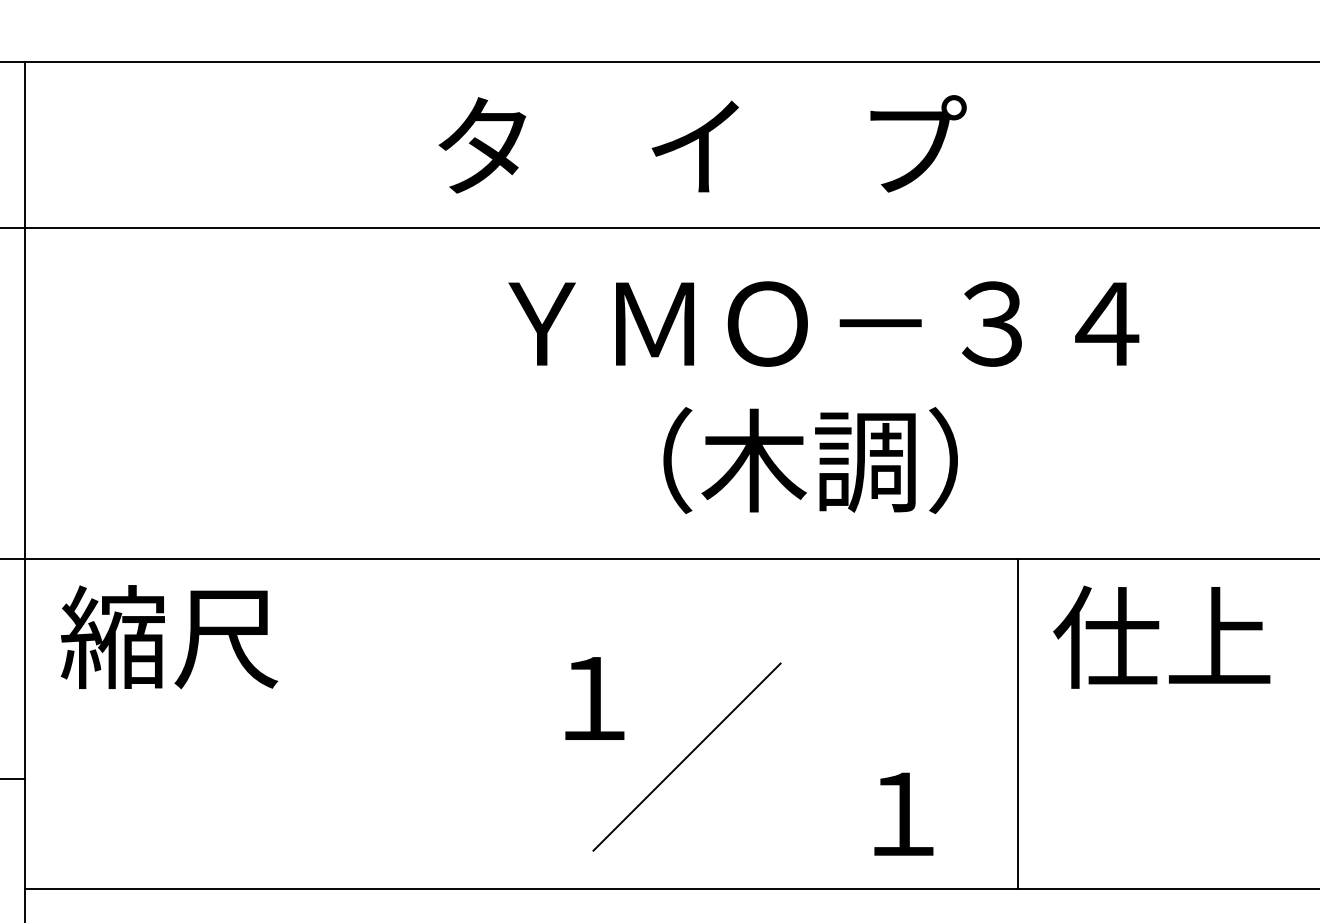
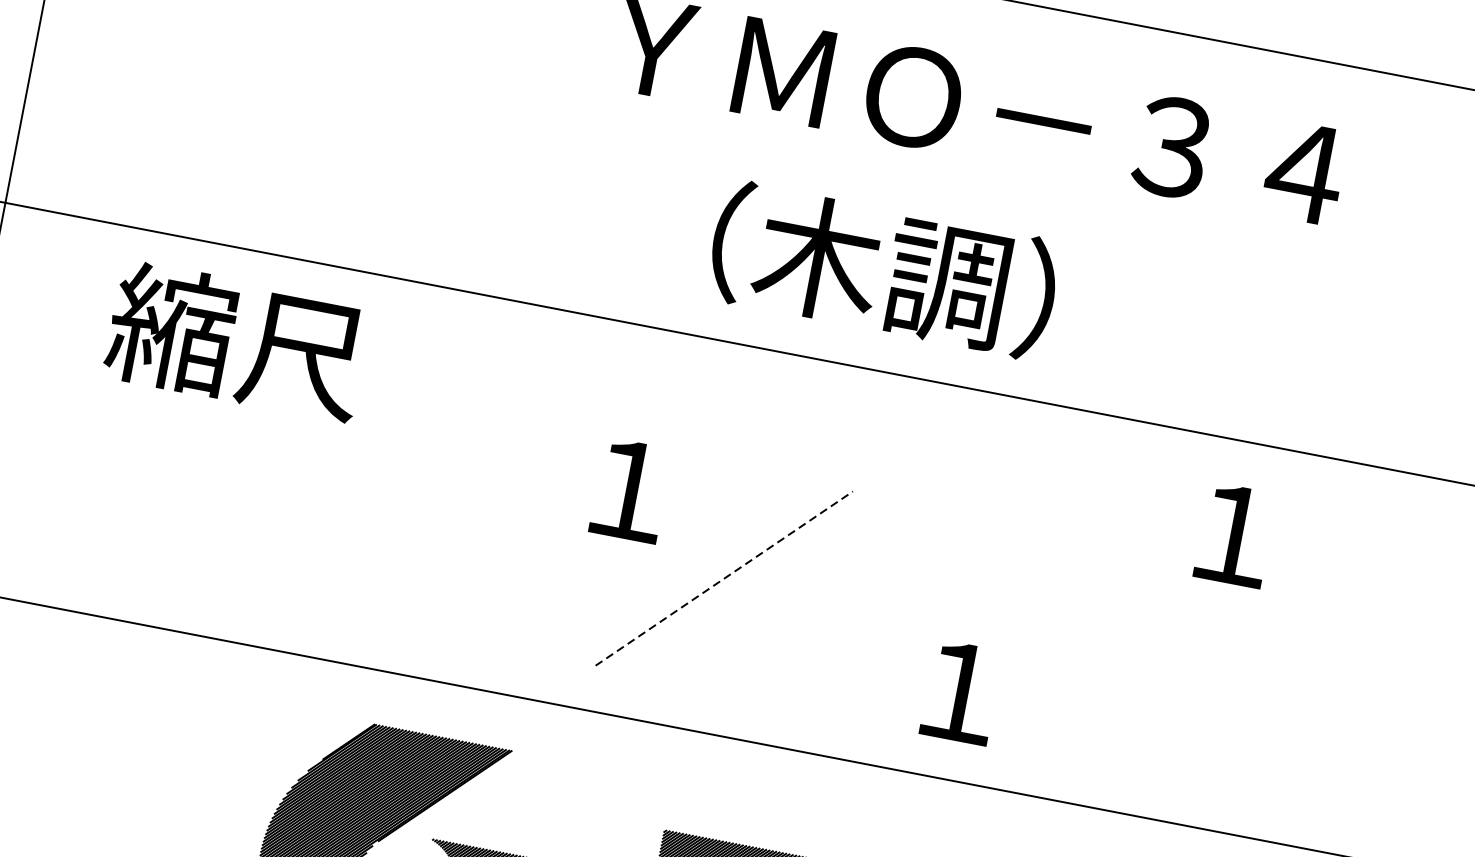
text: (810, 460) -> (883, 270), moved
text: (1161, 636) -> (1297, 544), 仕上 -> １
text: (169, 637) -> (237, 341), moved
line: (1017, 723) -> (1112, 613), removed
line: (687, 756) -> (724, 578), solid -> dashed

